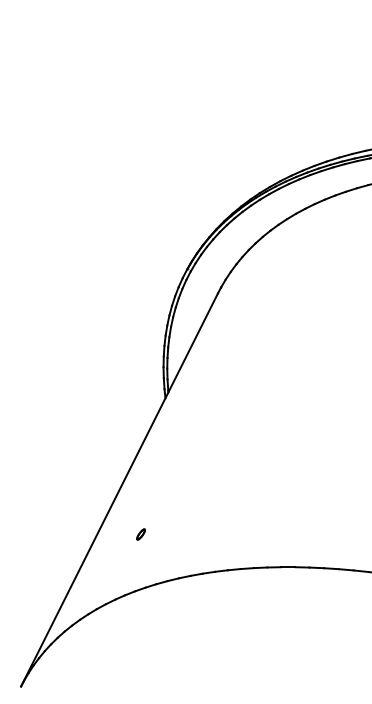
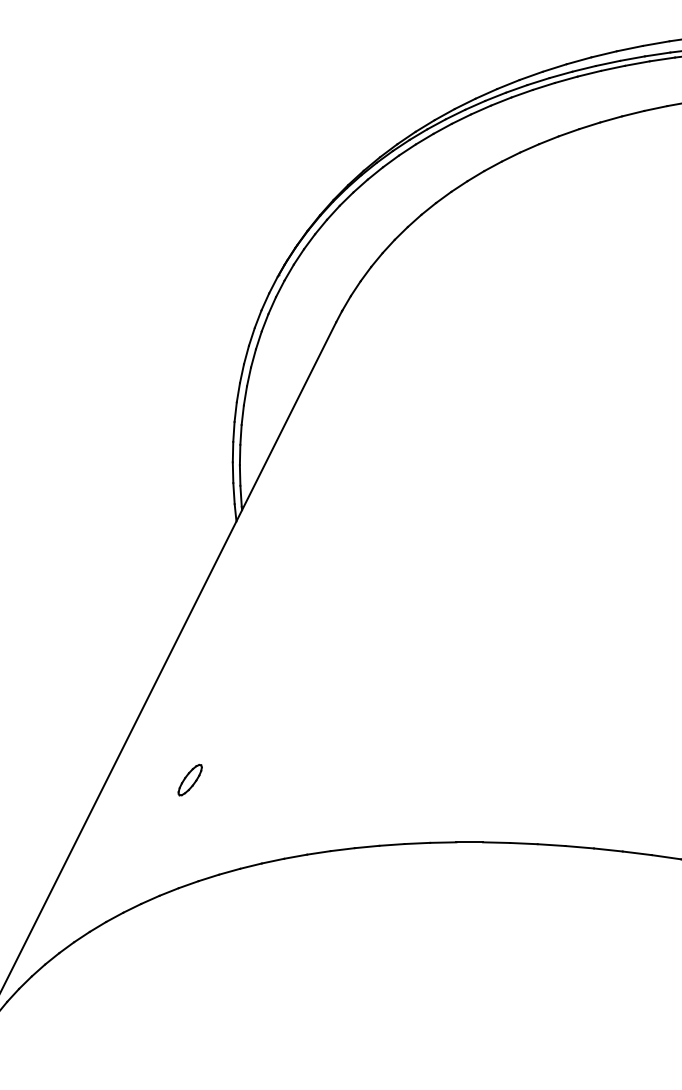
part: (140, 534) -> (189, 780), size x1.6

